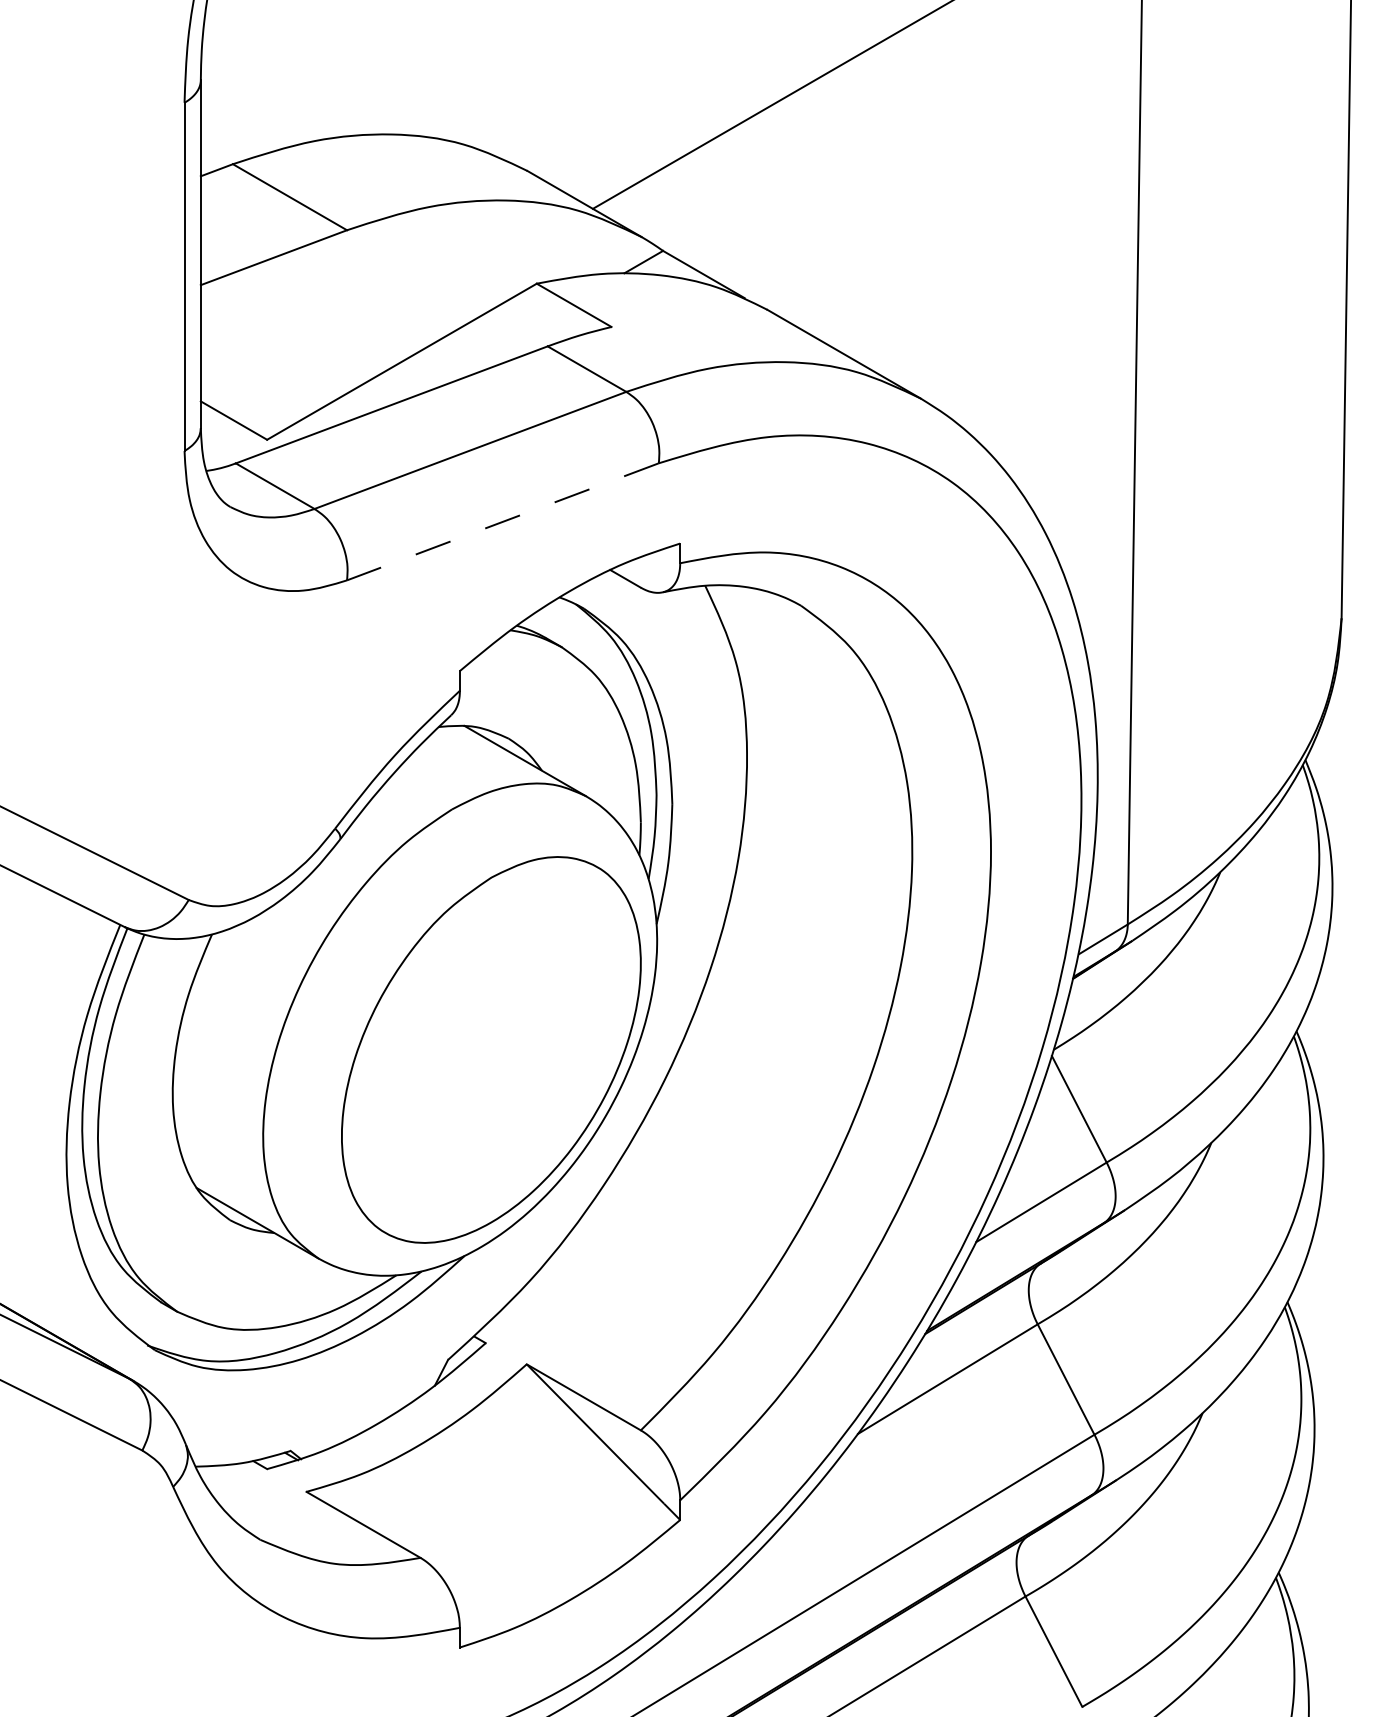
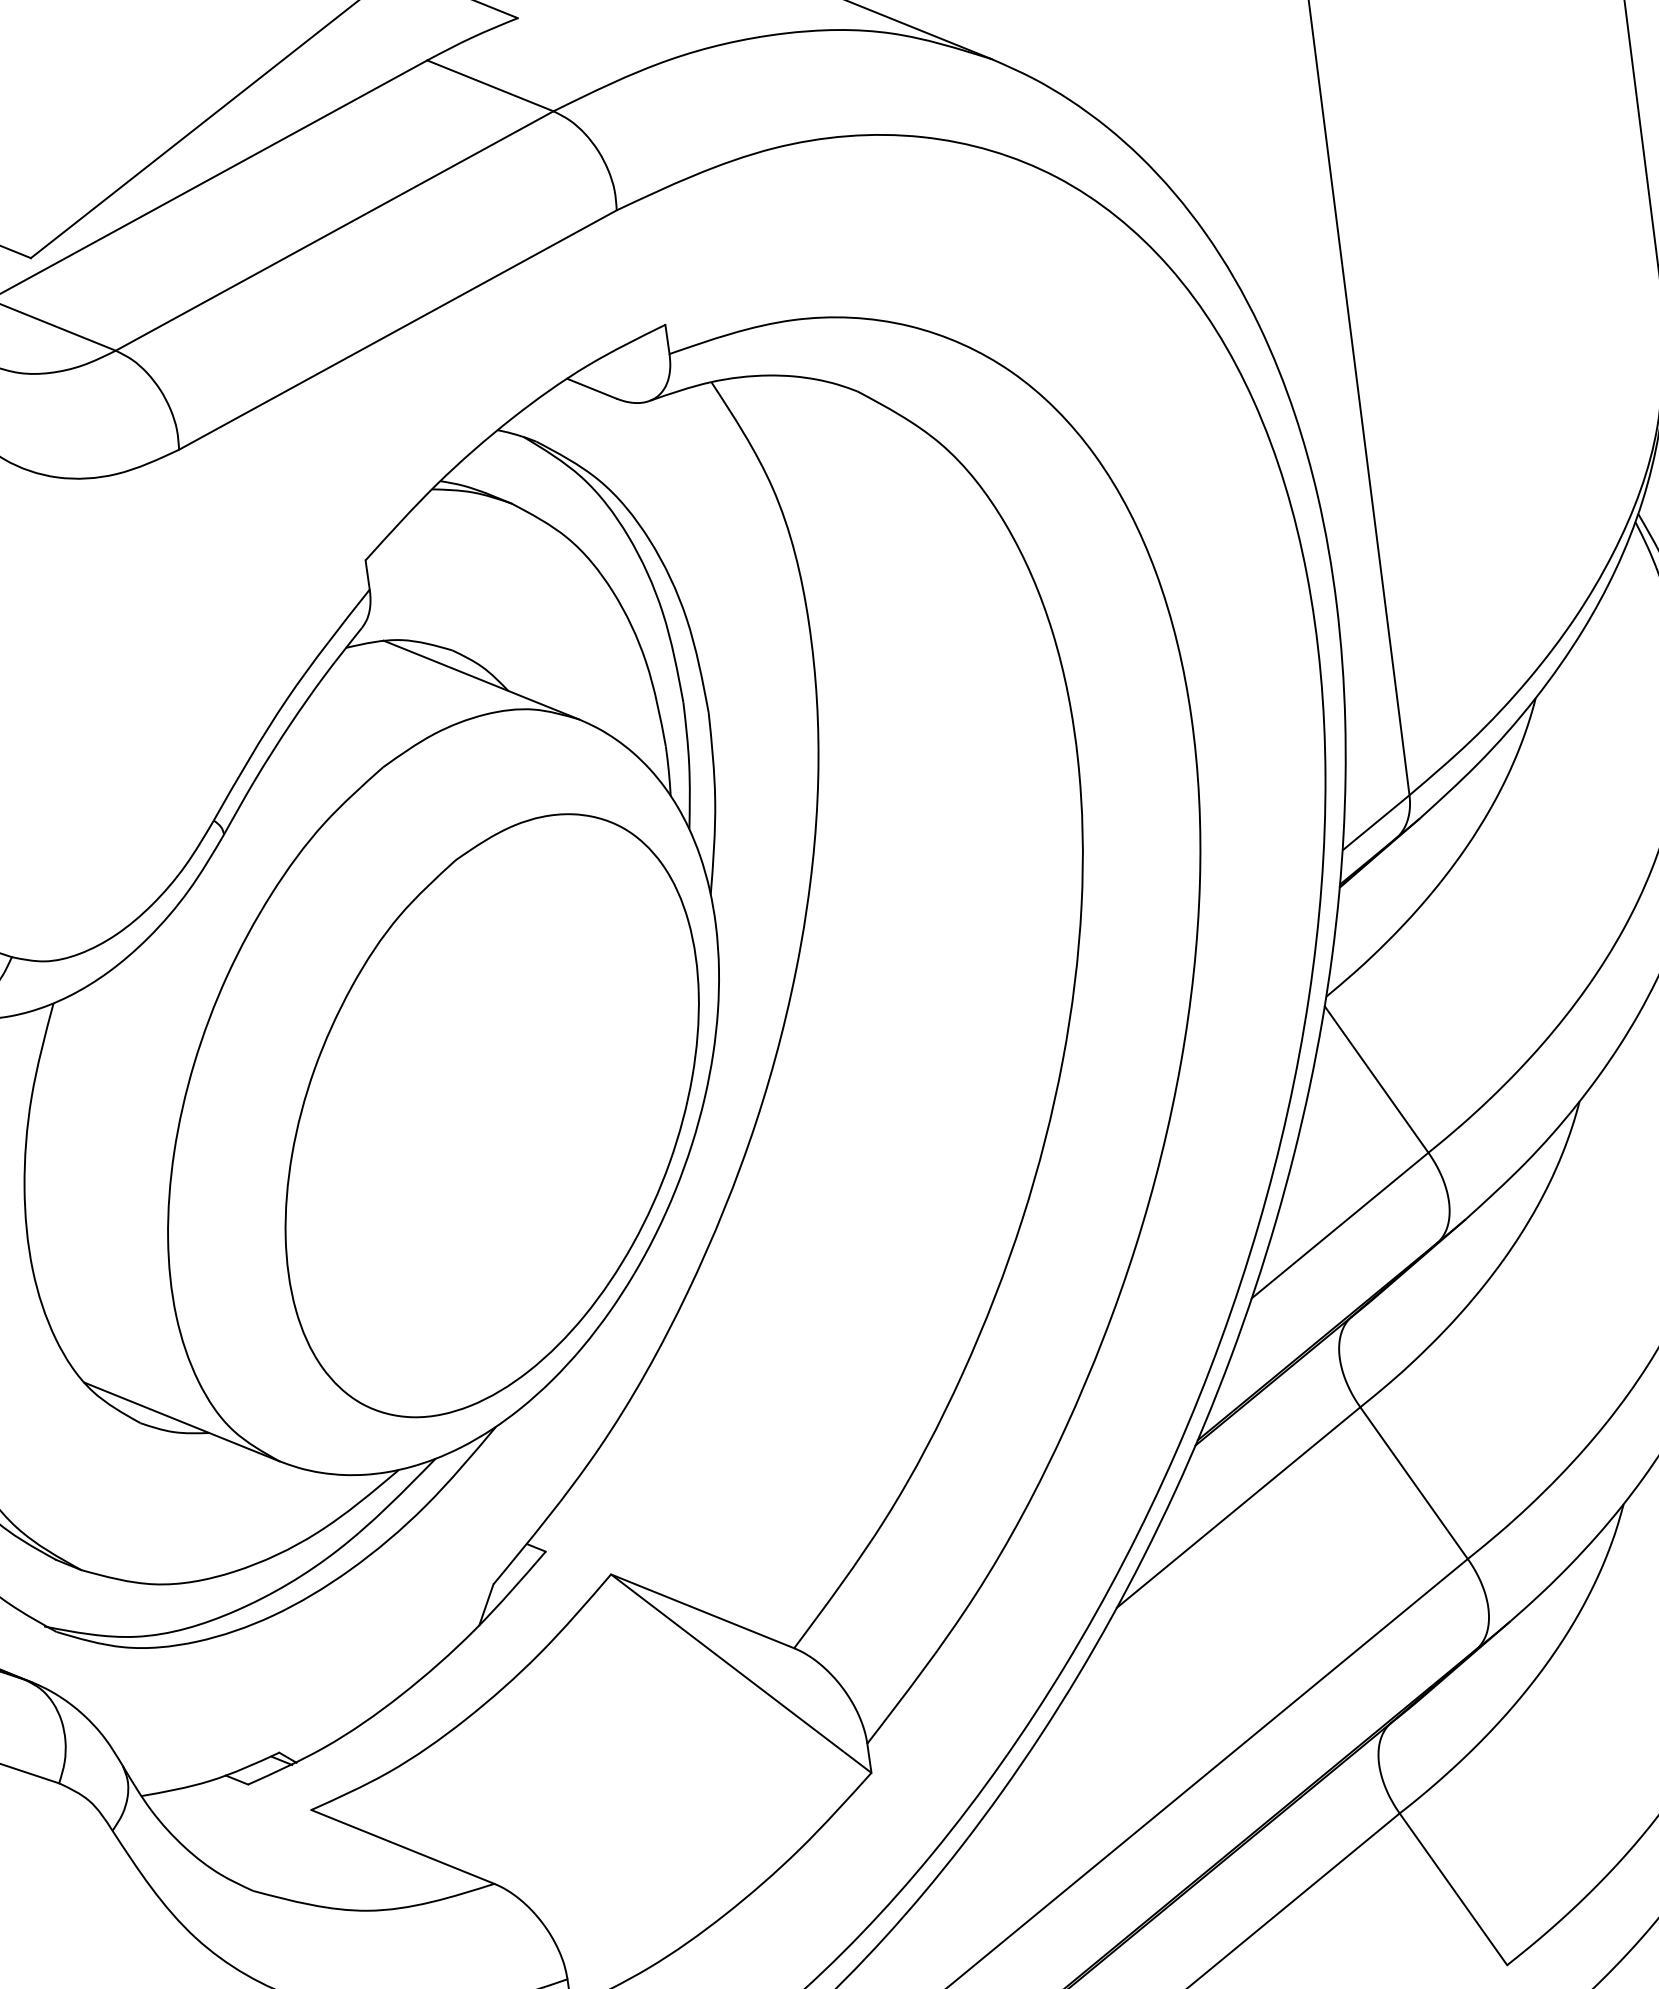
line: (502, 521) -> (397, 329), dashed -> solid

